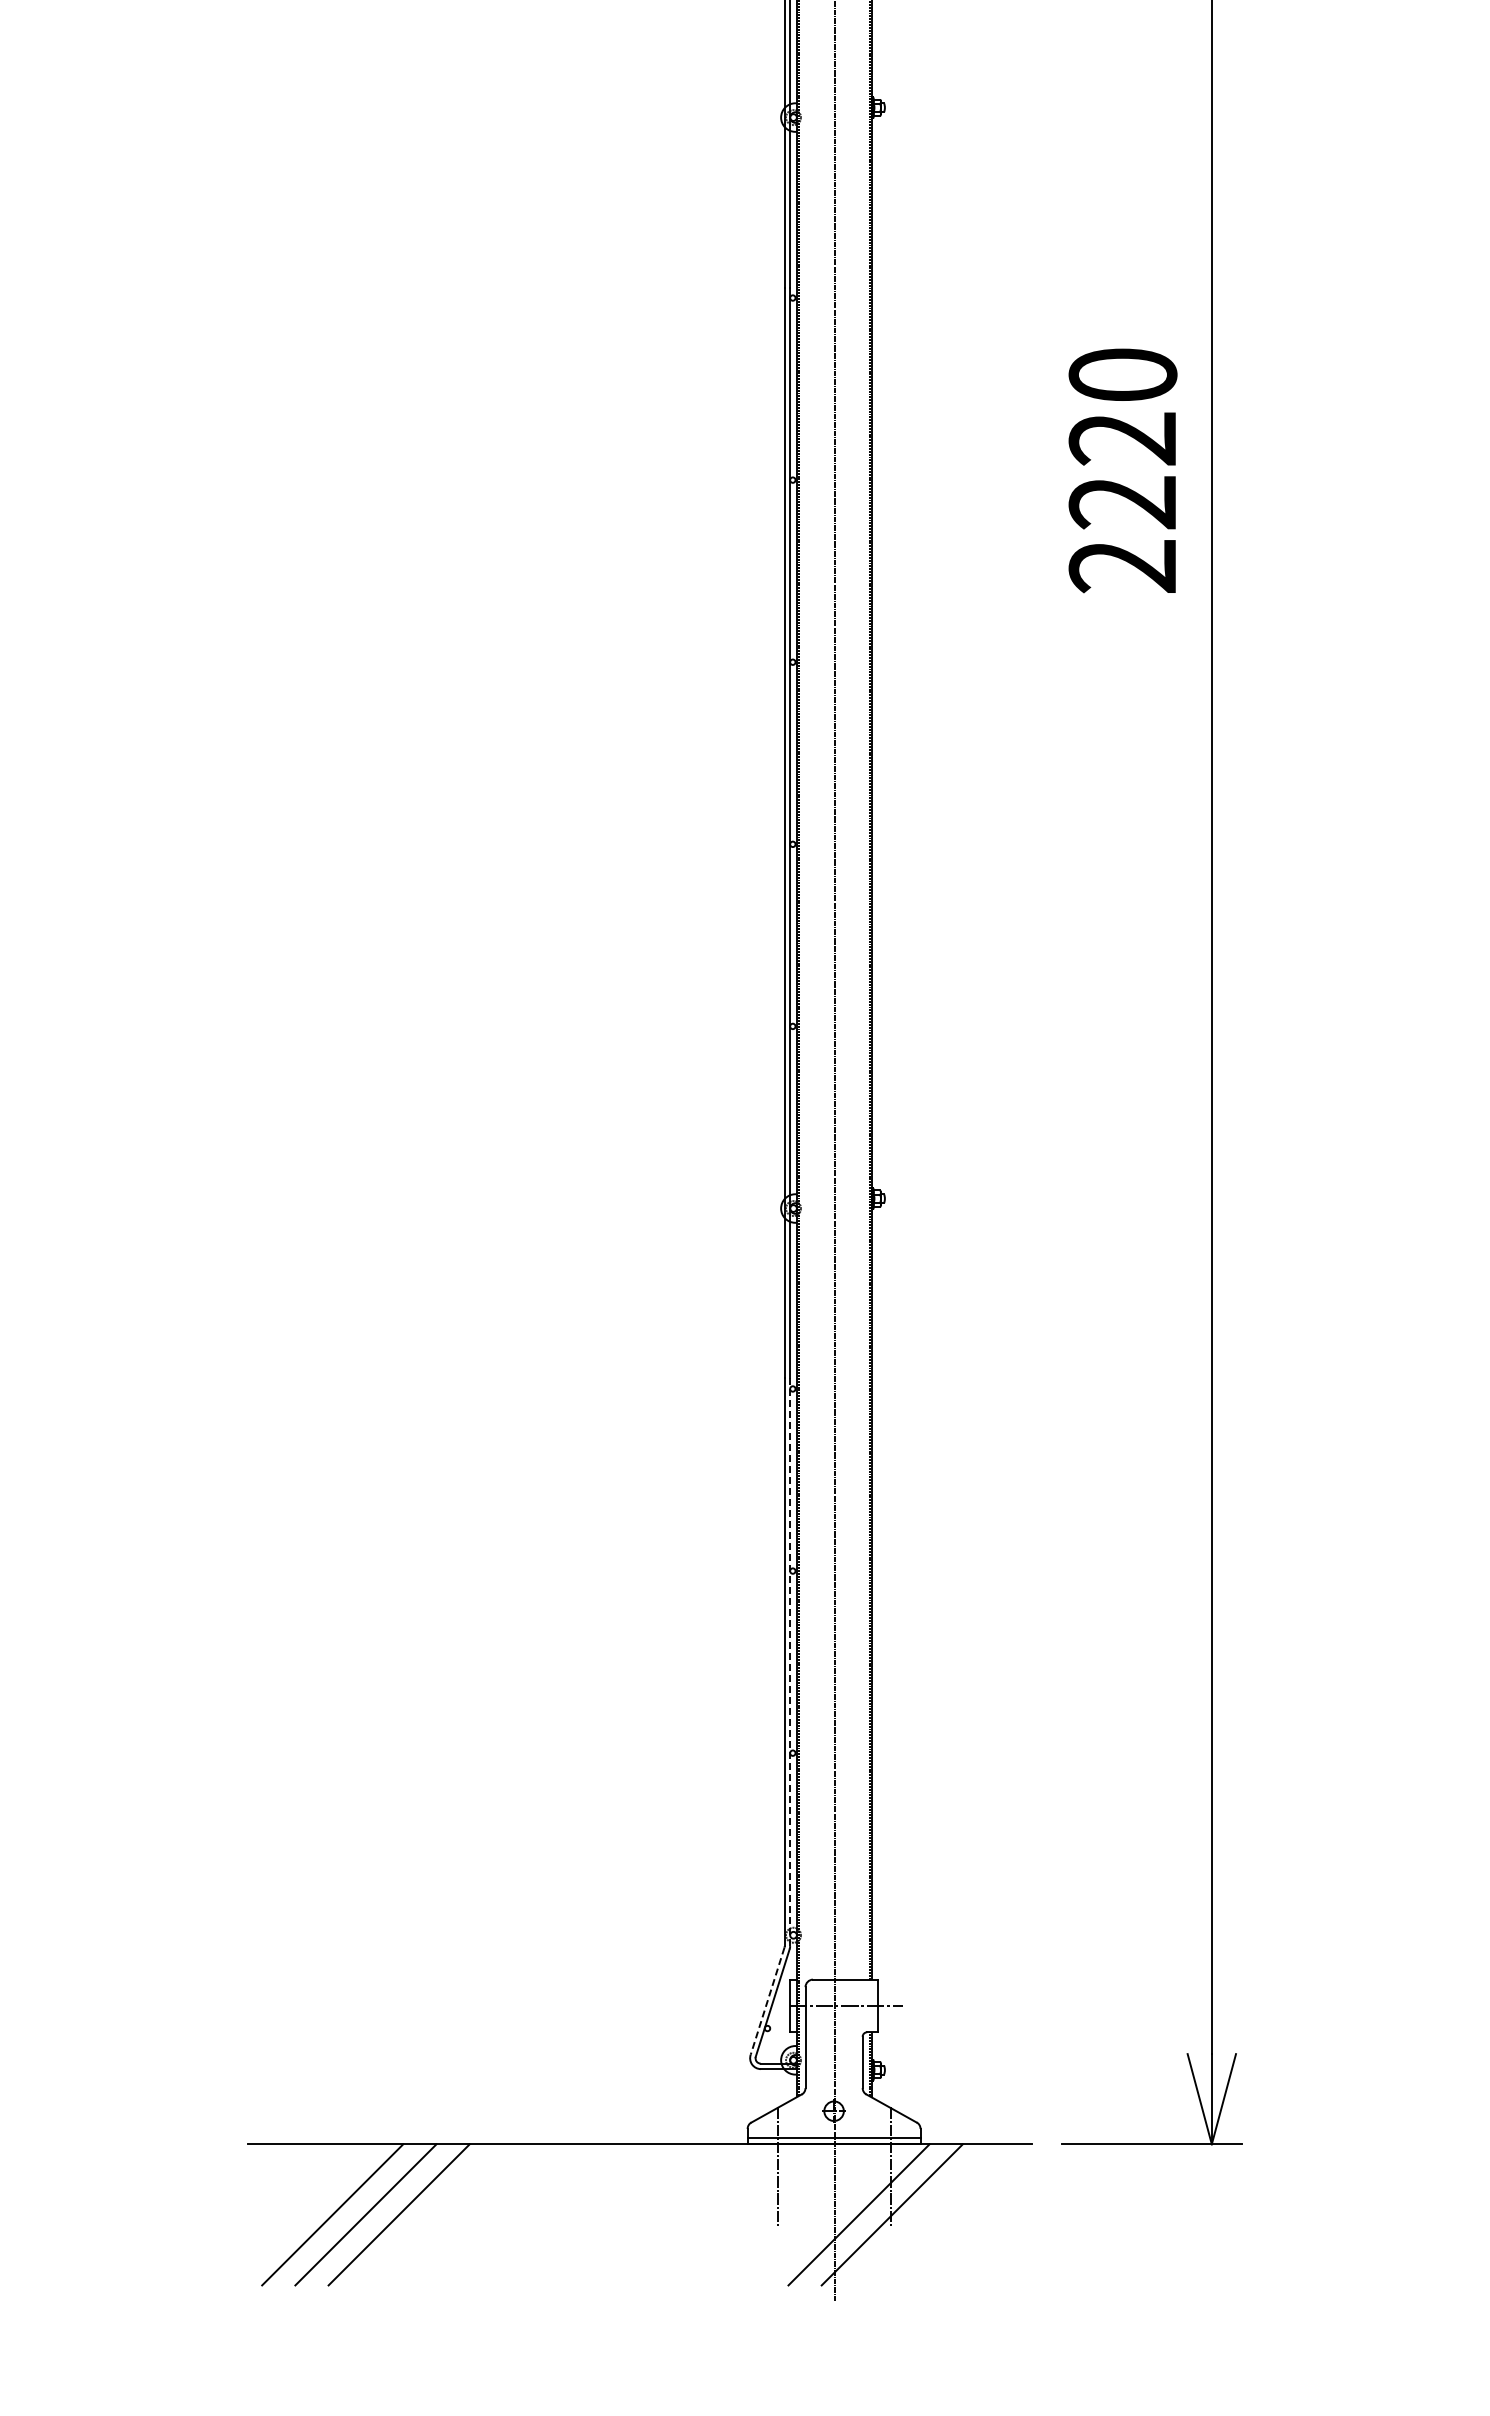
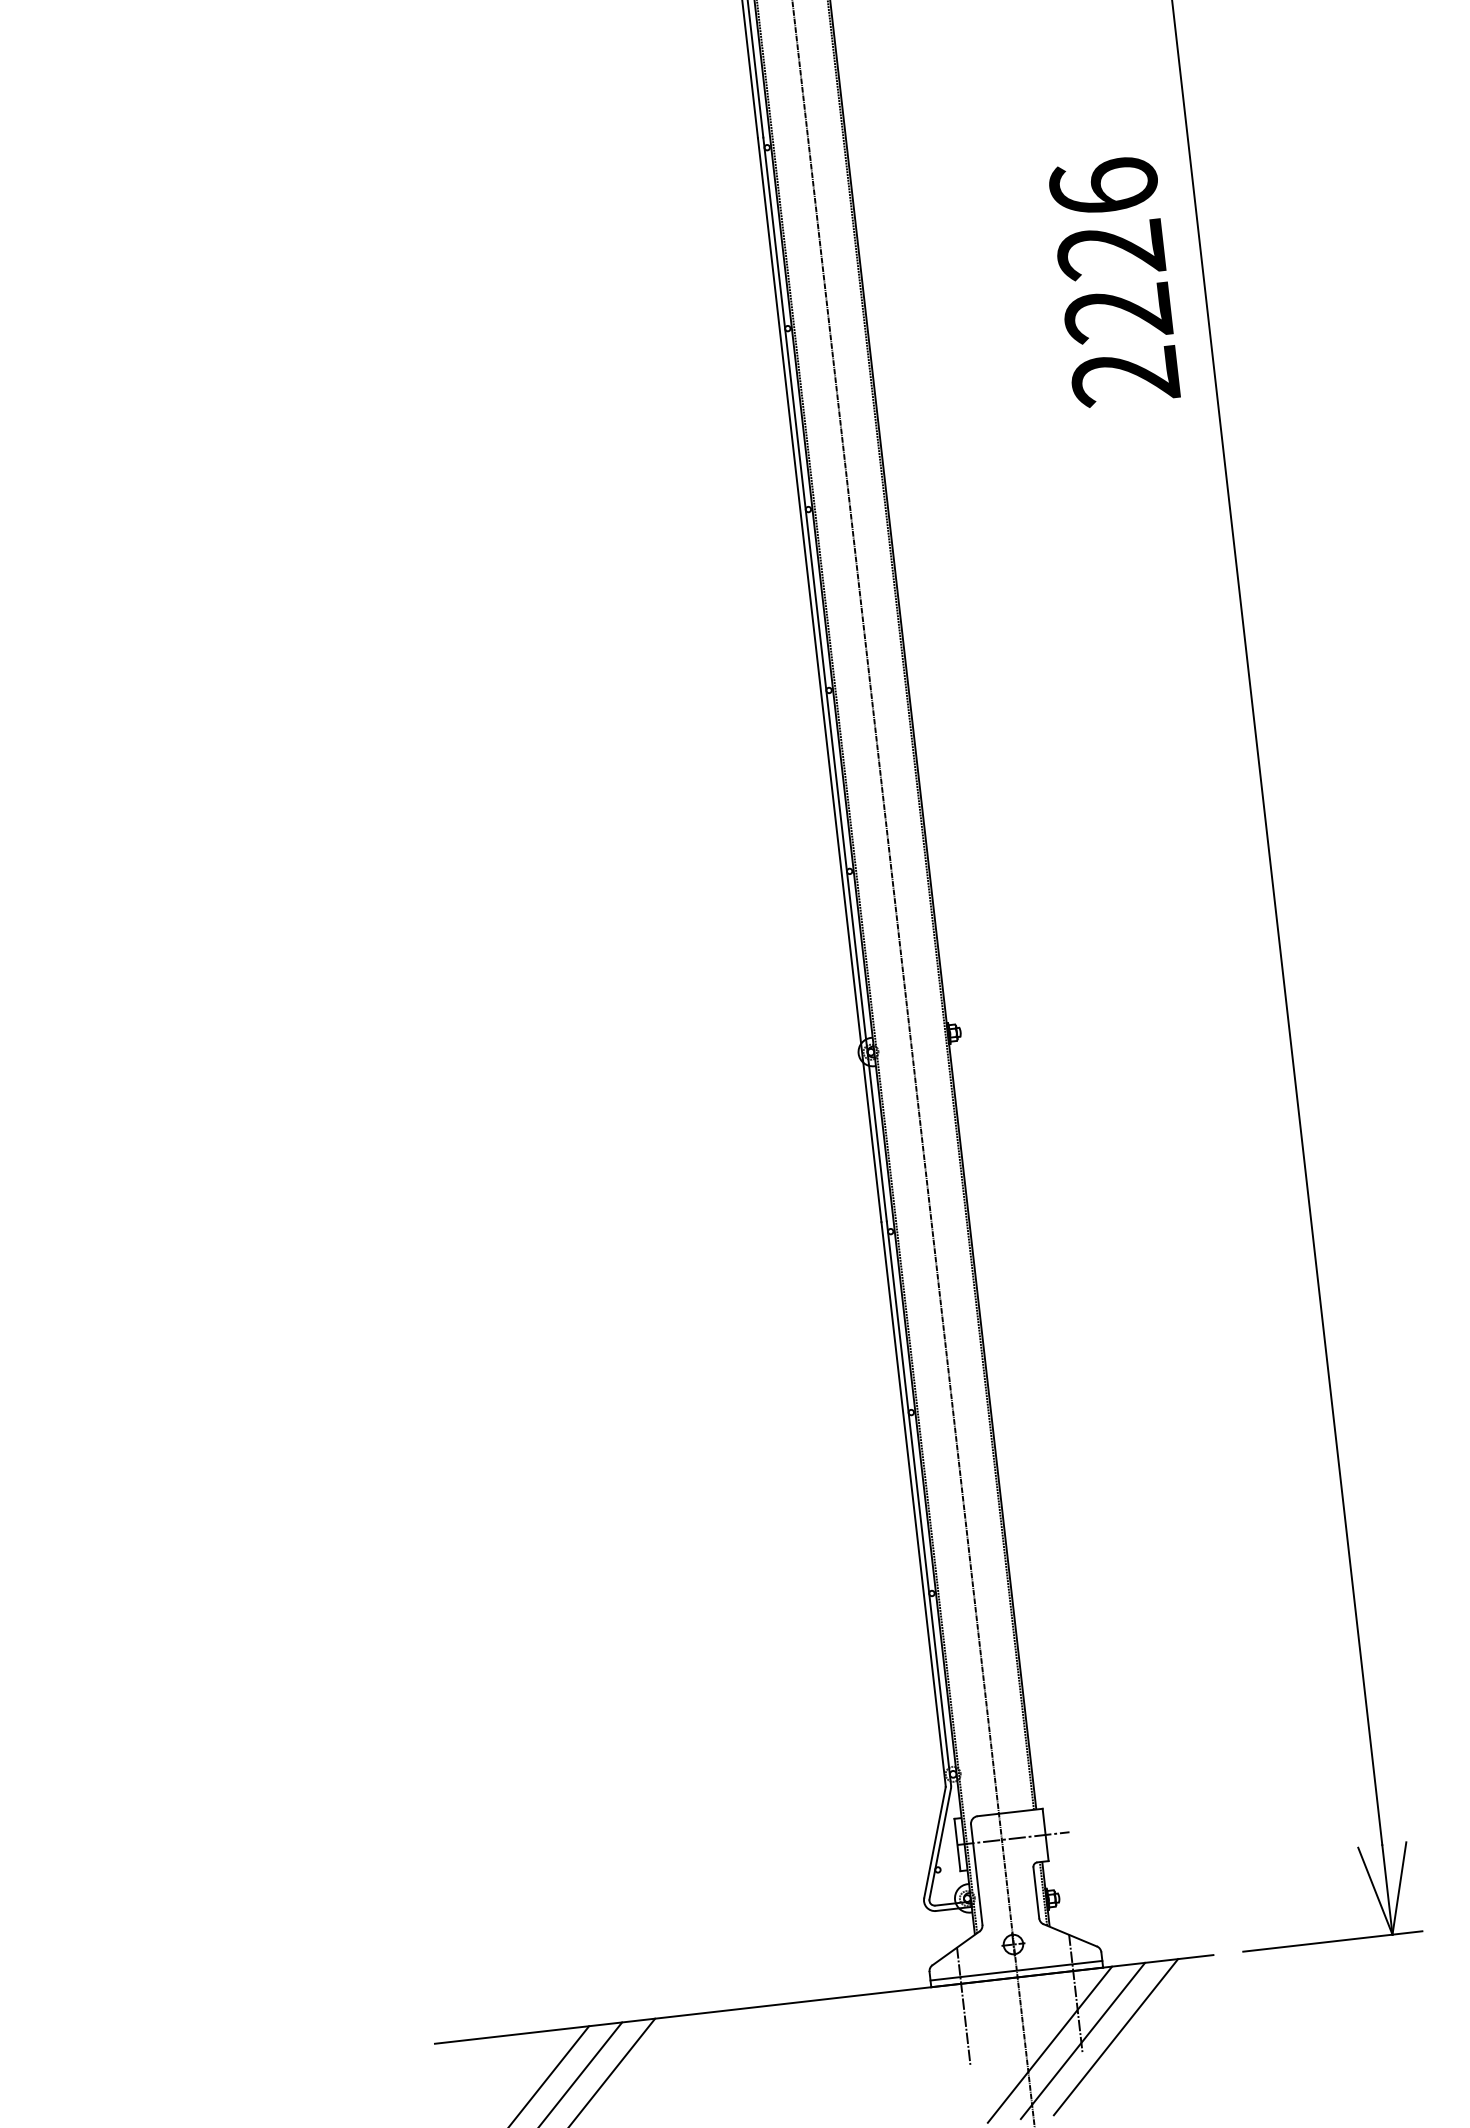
text: (1122, 374) -> (1103, 186), 2220 -> 2226
line: (790, 1662) -> (919, 1503), dashed -> solid
line: (767, 2001) -> (934, 1843), dashed -> solid
line: (925, 2214) -> (1115, 2036), added

